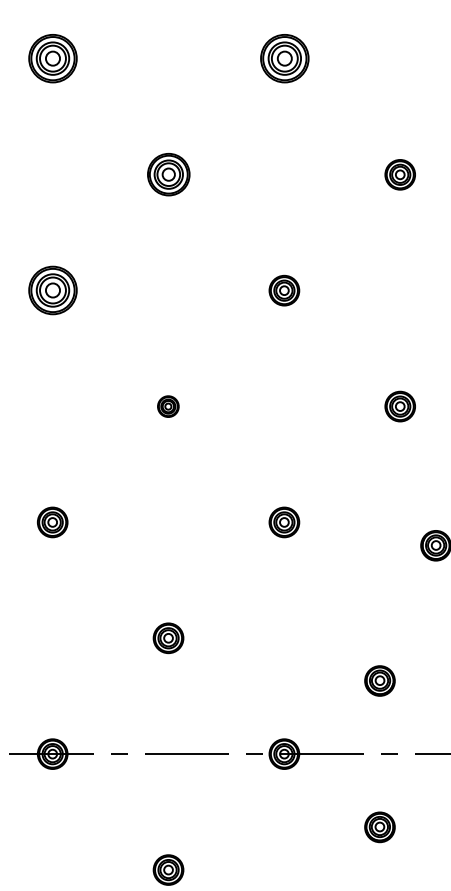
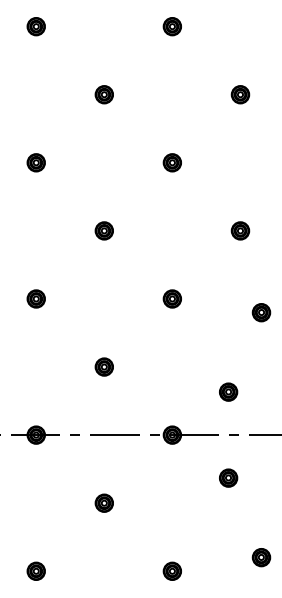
part: (51, 58) -> (35, 26), size x0.62
part: (282, 58) -> (171, 26), size x0.62
part: (167, 174) -> (103, 94), size x0.71
part: (51, 290) -> (35, 162), size x0.62
part: (167, 405) -> (103, 230), size x1.43

